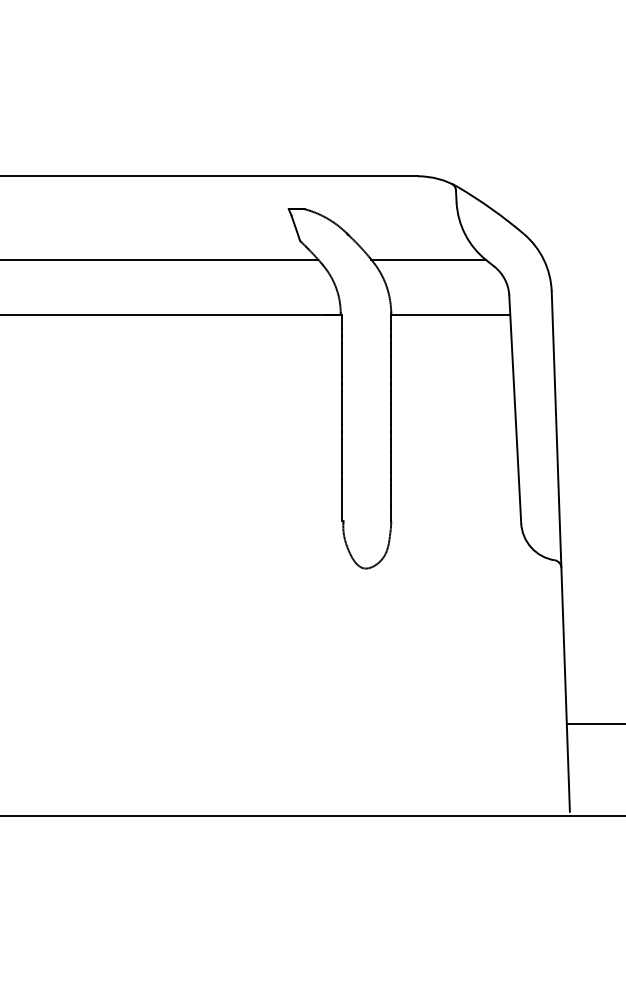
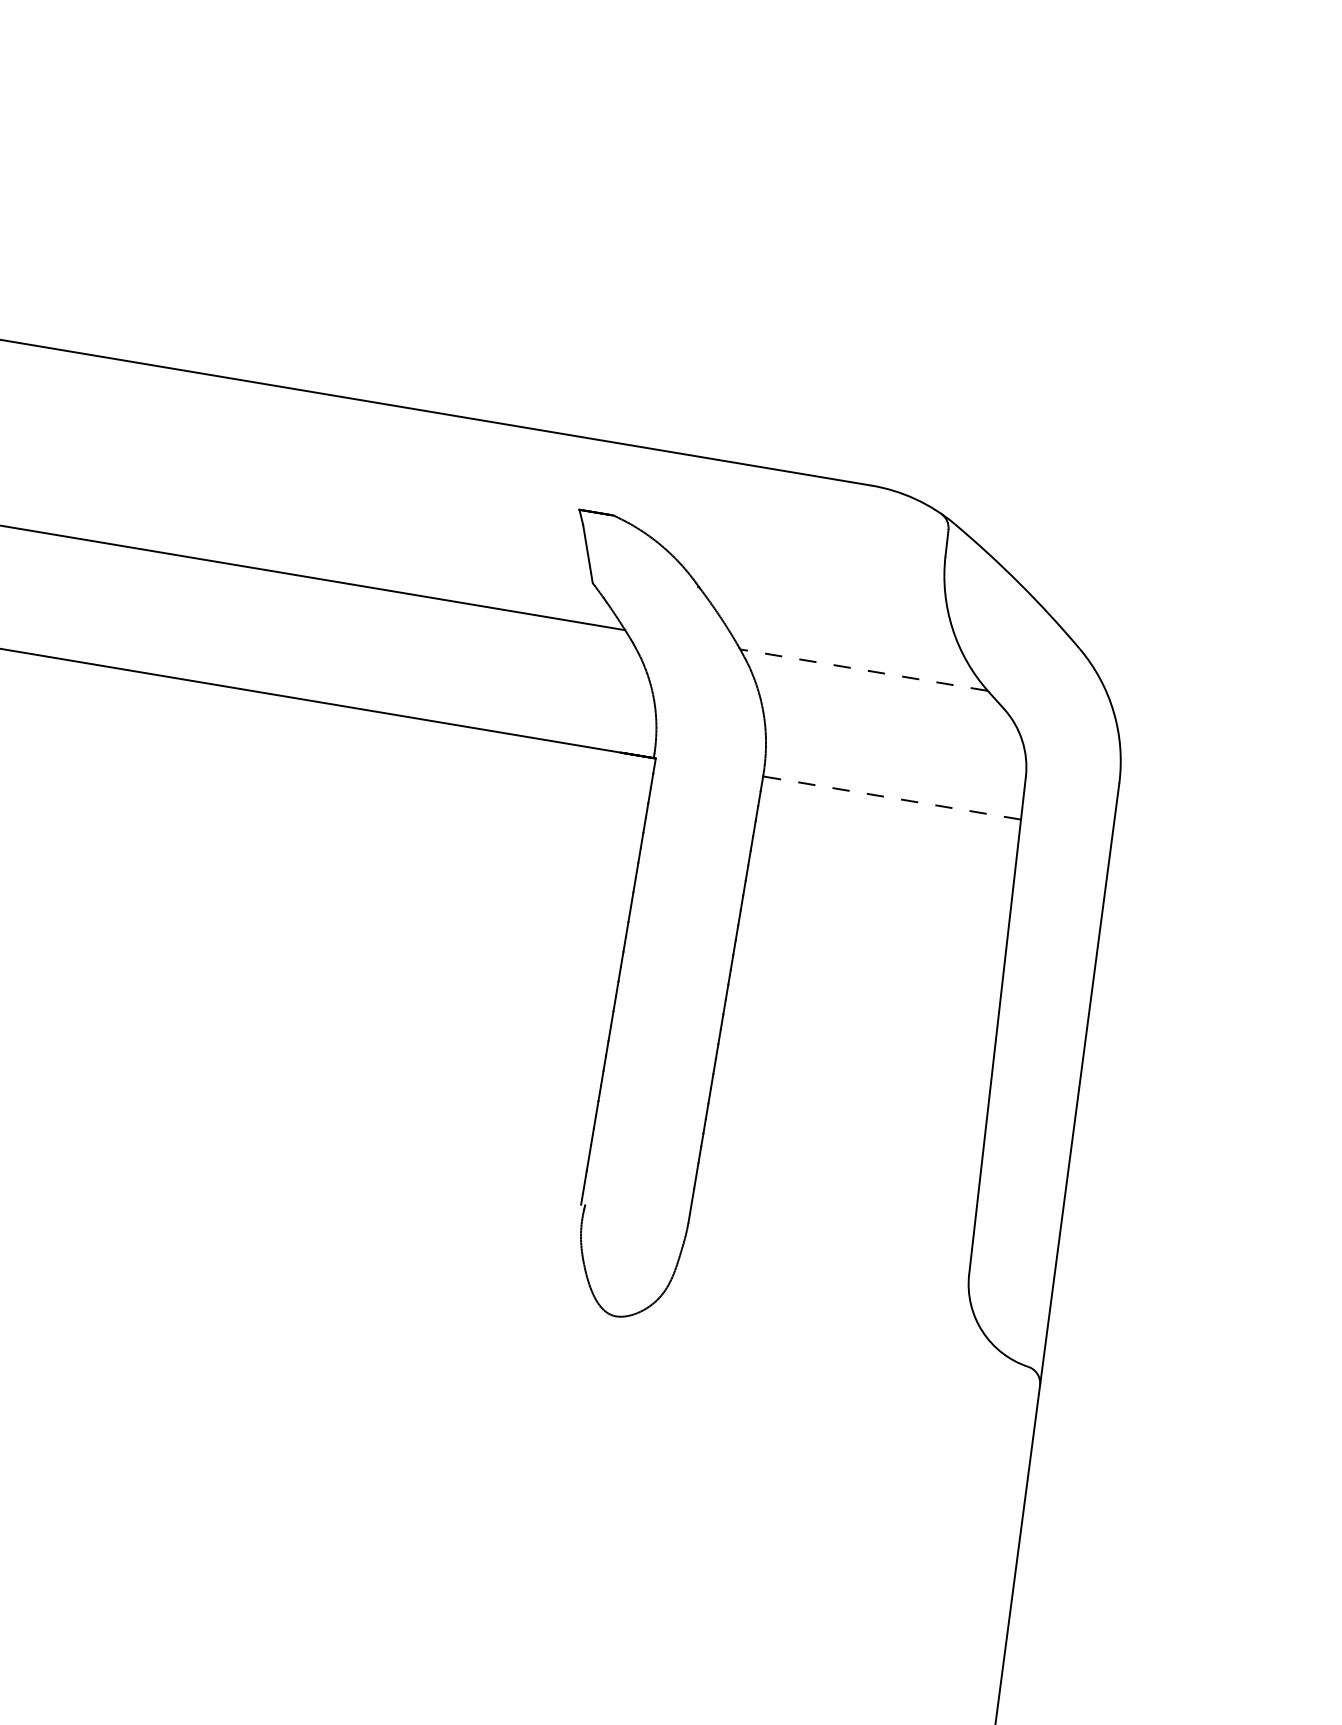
line: (428, 259) -> (863, 669), solid -> dashed
line: (450, 315) -> (891, 798), solid -> dashed

